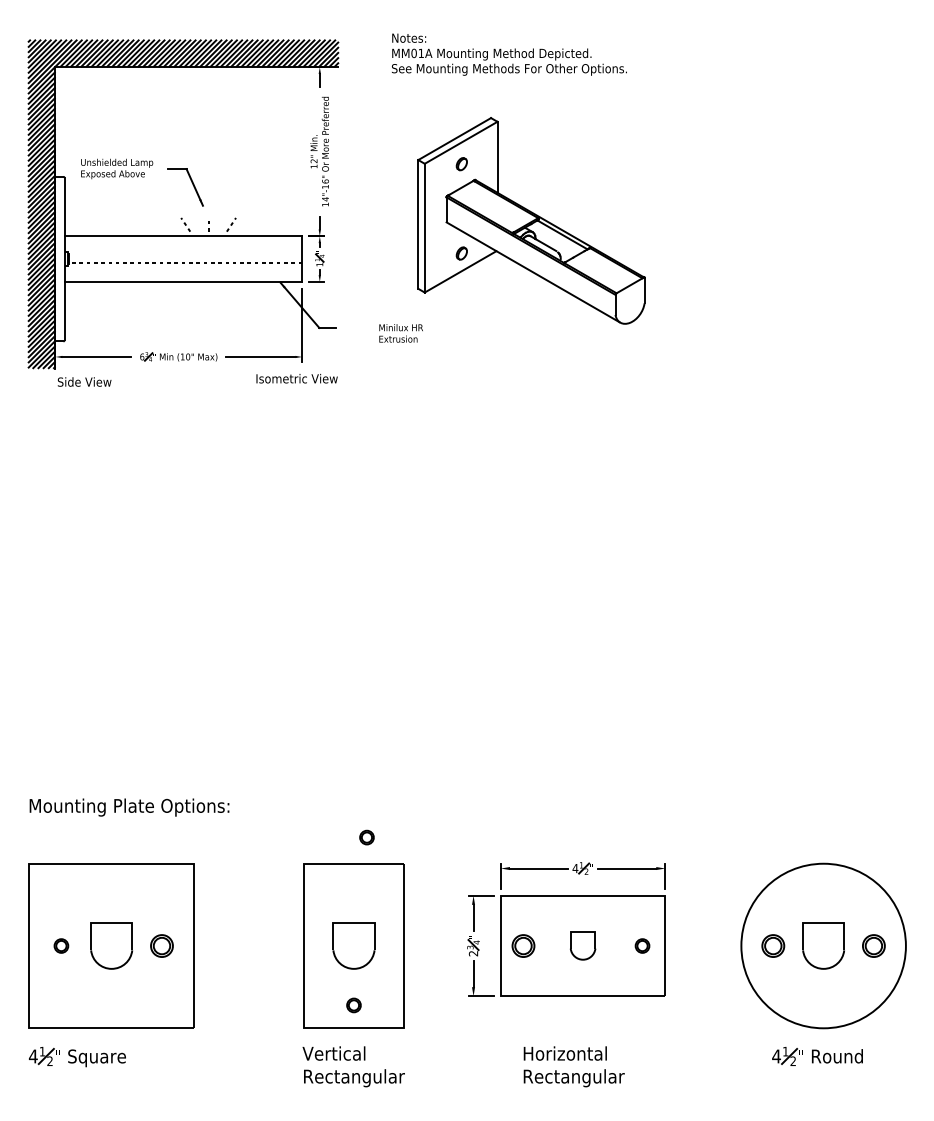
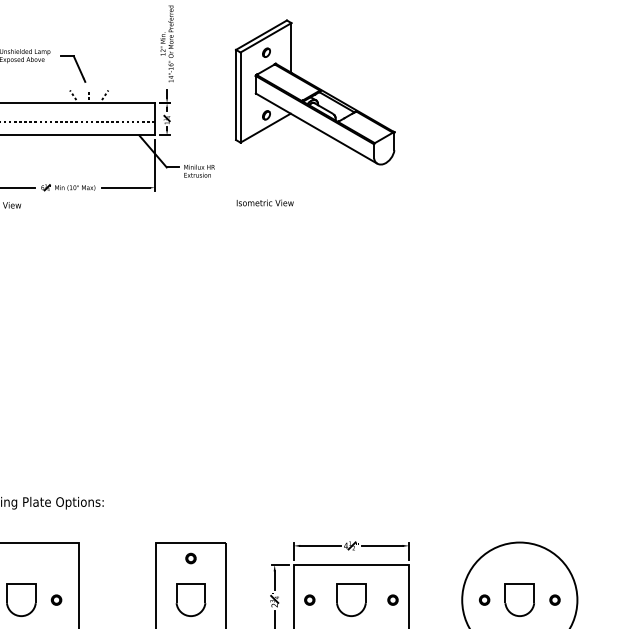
text: (400, 333) -> (199, 171), moved
text: (296, 378) -> (264, 202), moved
part: (366, 837) -> (190, 558), moved
circle: (161, 945) -> (56, 599), size x0.62
part: (523, 945) -> (309, 599), size x0.62
part: (582, 945) -> (350, 599), size x1.67
part: (773, 945) -> (484, 599), size x0.62
circle: (873, 945) -> (554, 599), size x0.62

